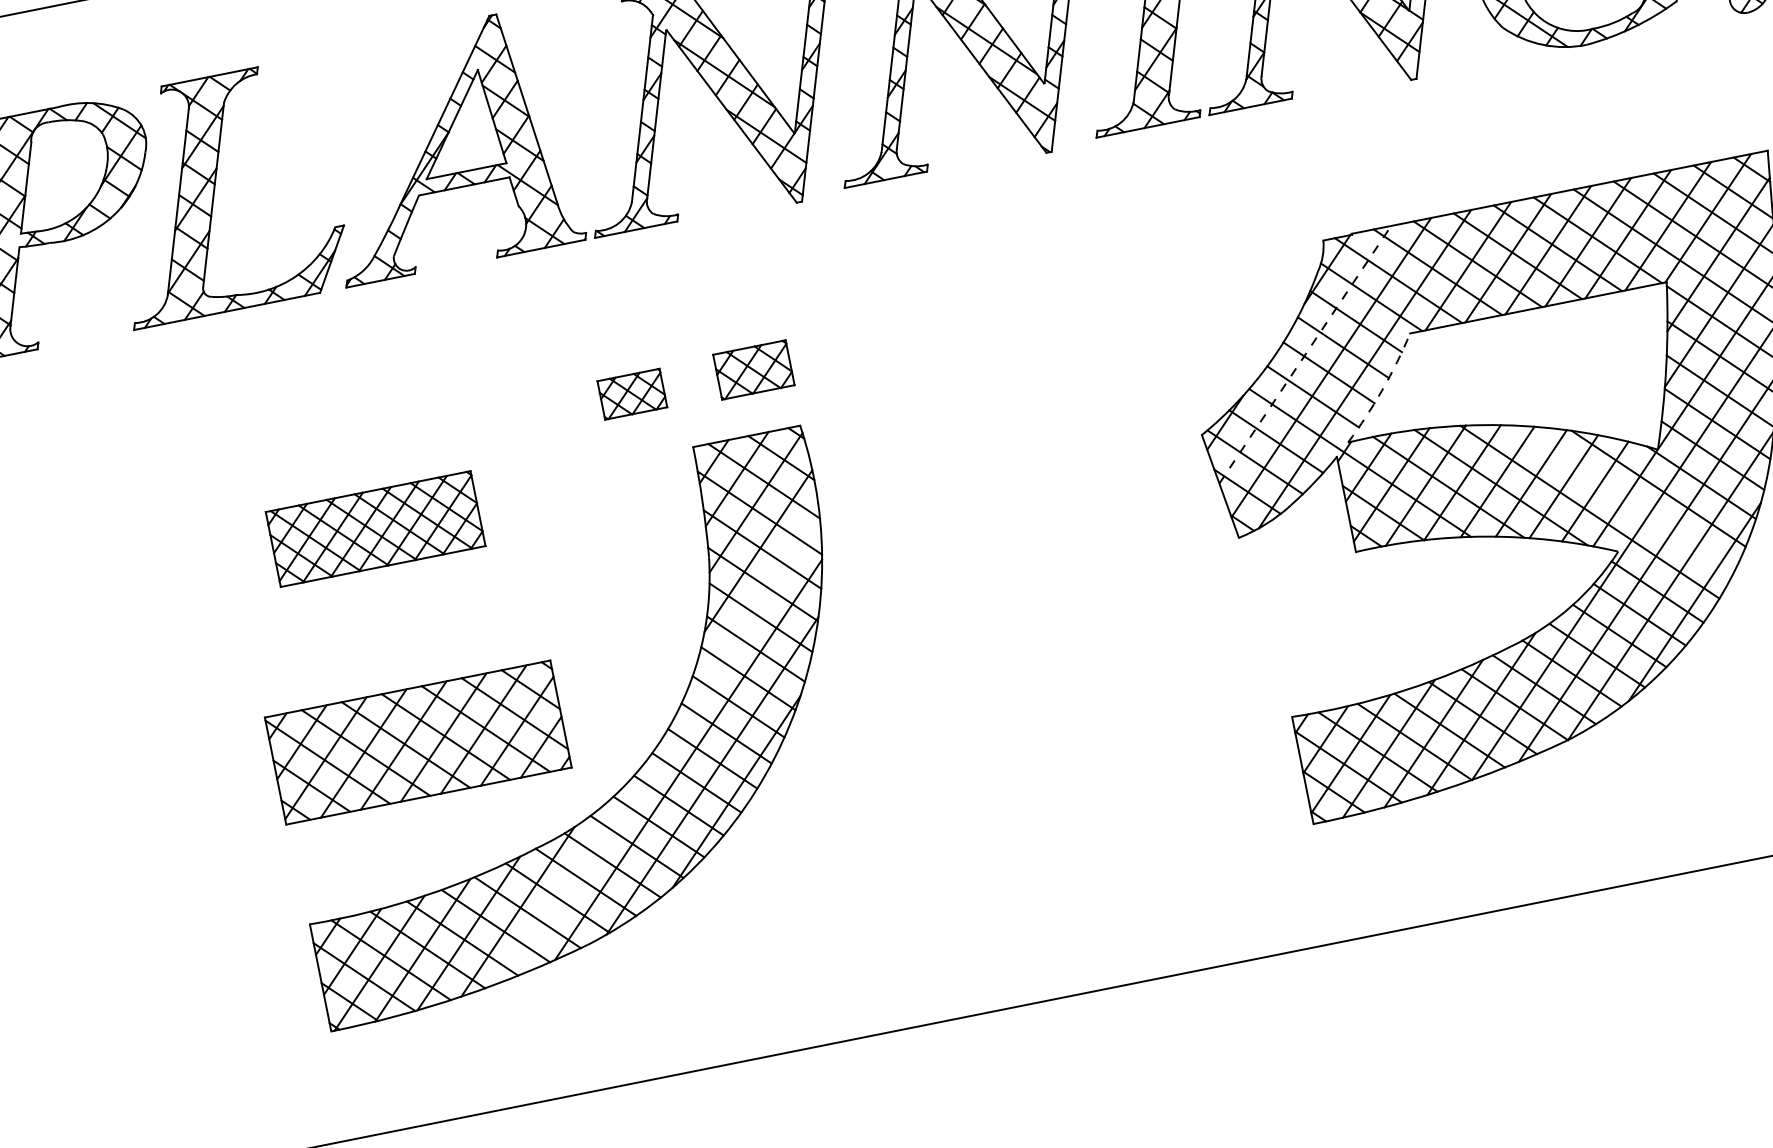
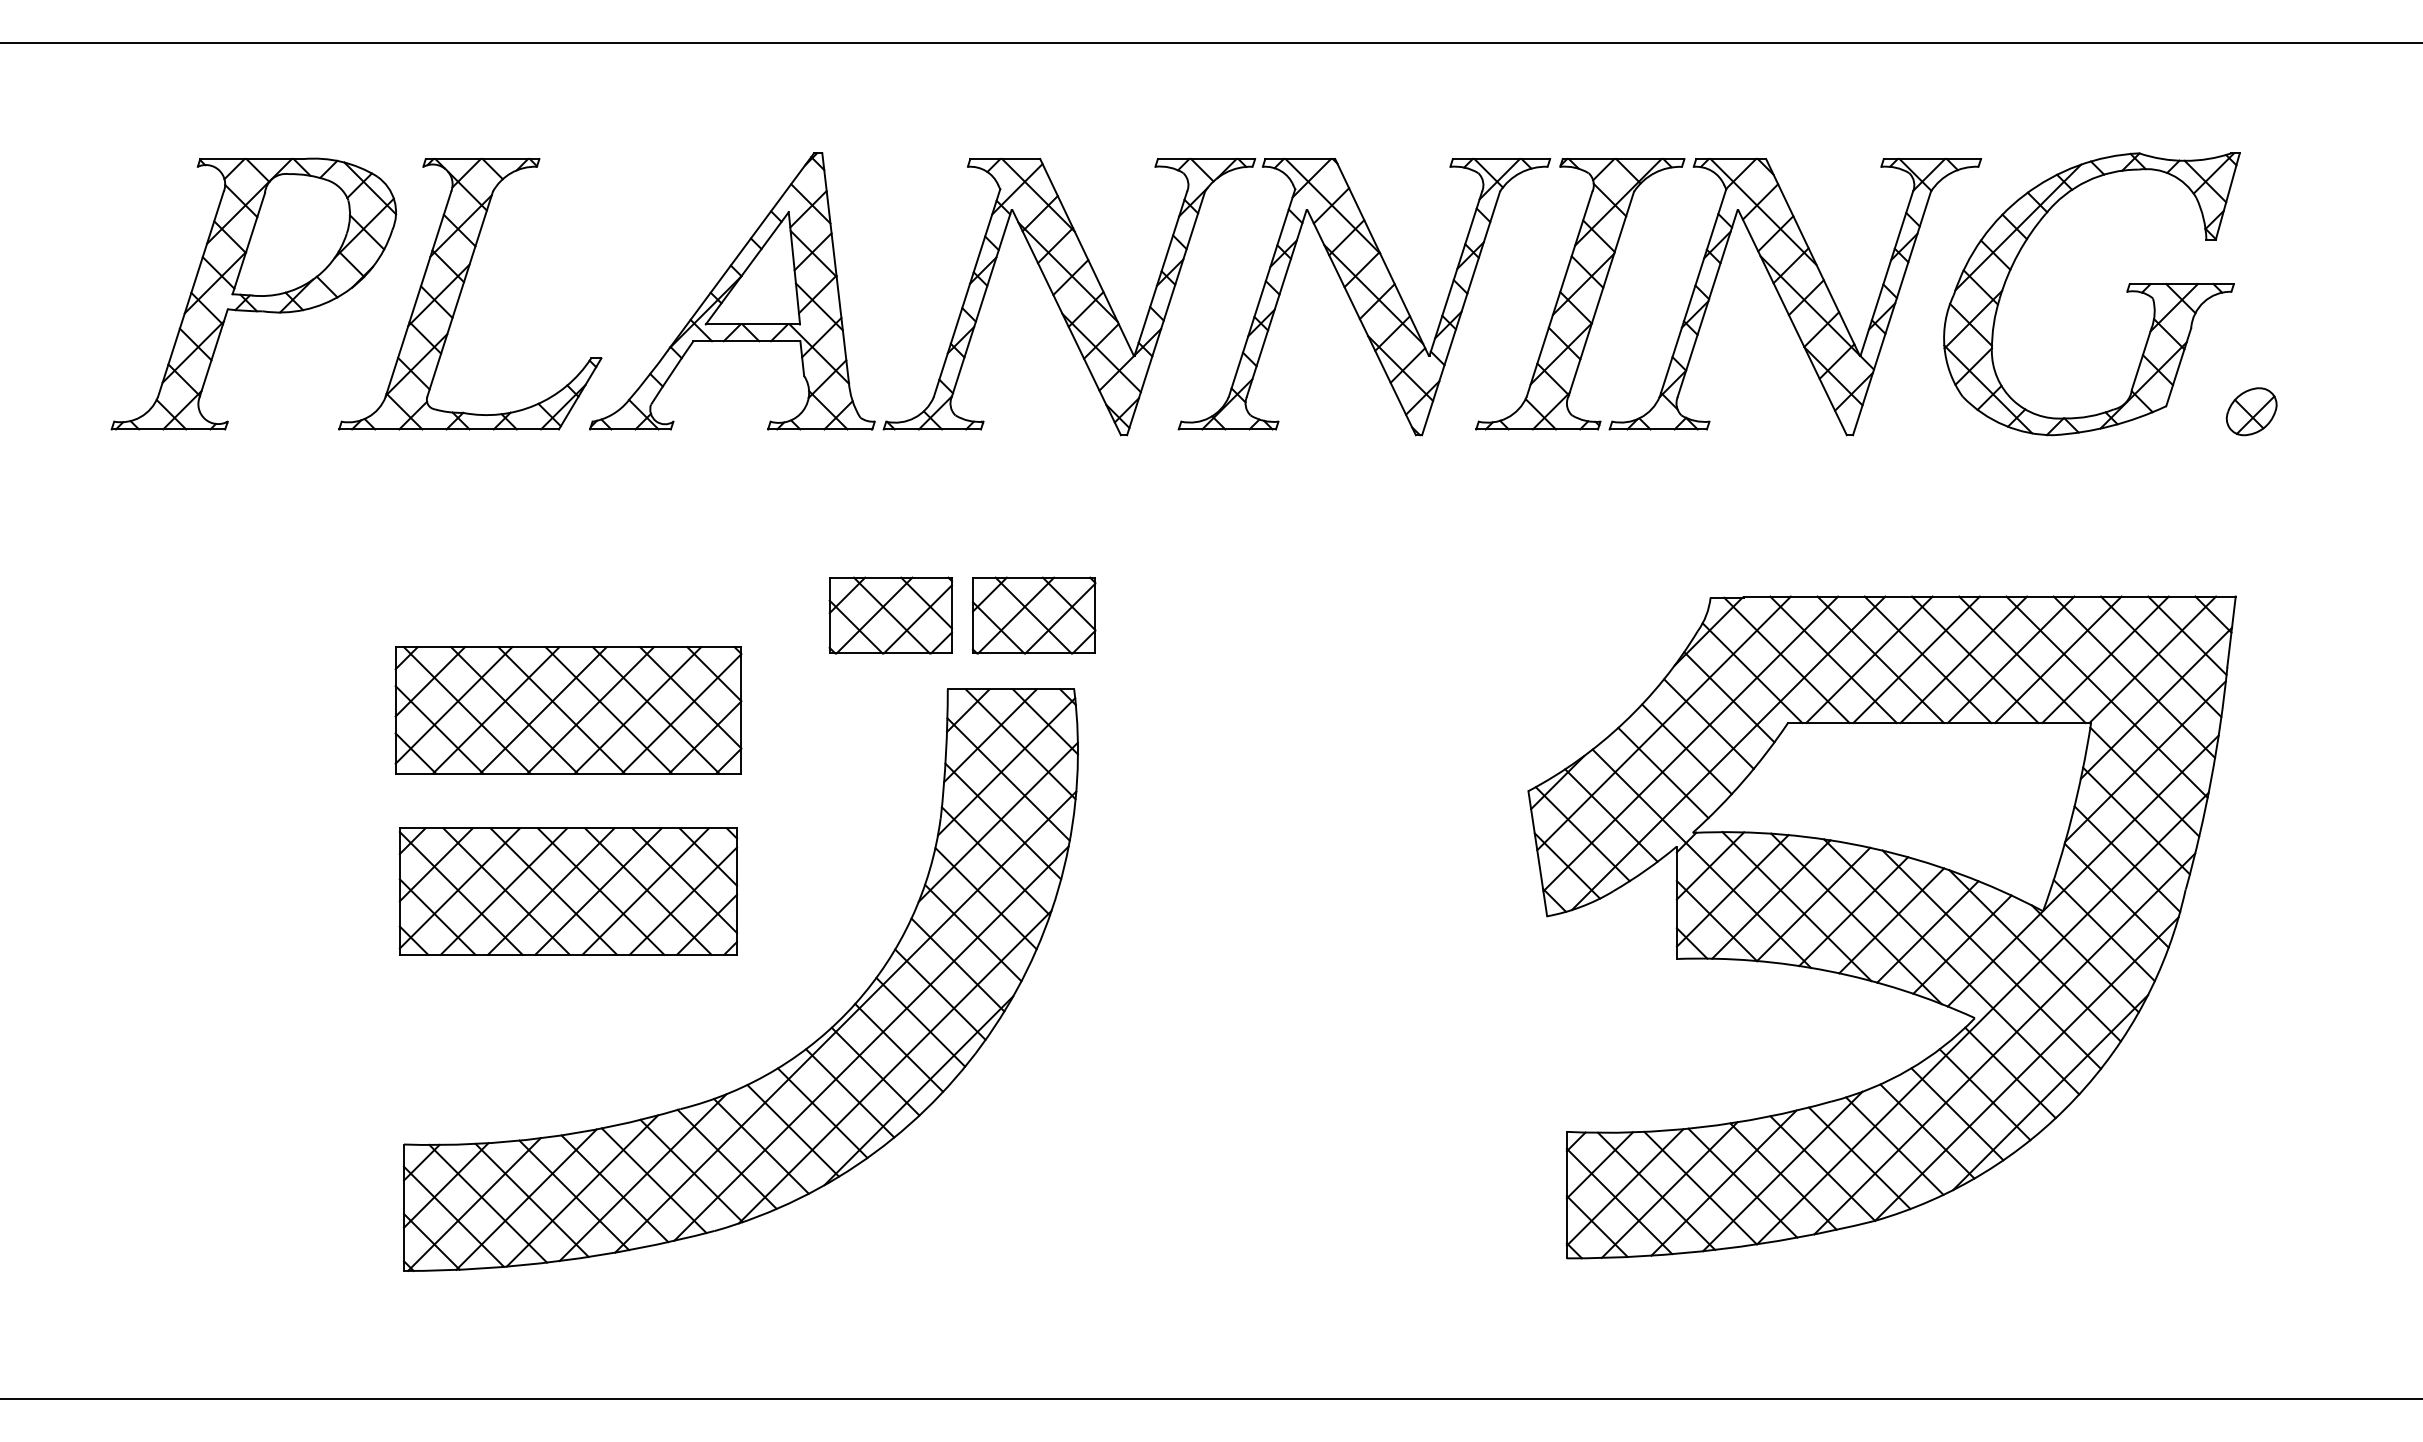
line: (1305, 354) -> (1664, 723), dashed -> solid
part: (754, 369) -> (1034, 615), size x1.43
arc: (1382, 389) -> (1743, 780), dashed -> solid
part: (632, 394) -> (890, 615), size x1.67
line: (1622, 499) -> (1991, 959), added
part: (375, 529) -> (568, 710), size x1.43
part: (418, 742) -> (568, 891), moved
line: (662, 745) -> (845, 1021), added

